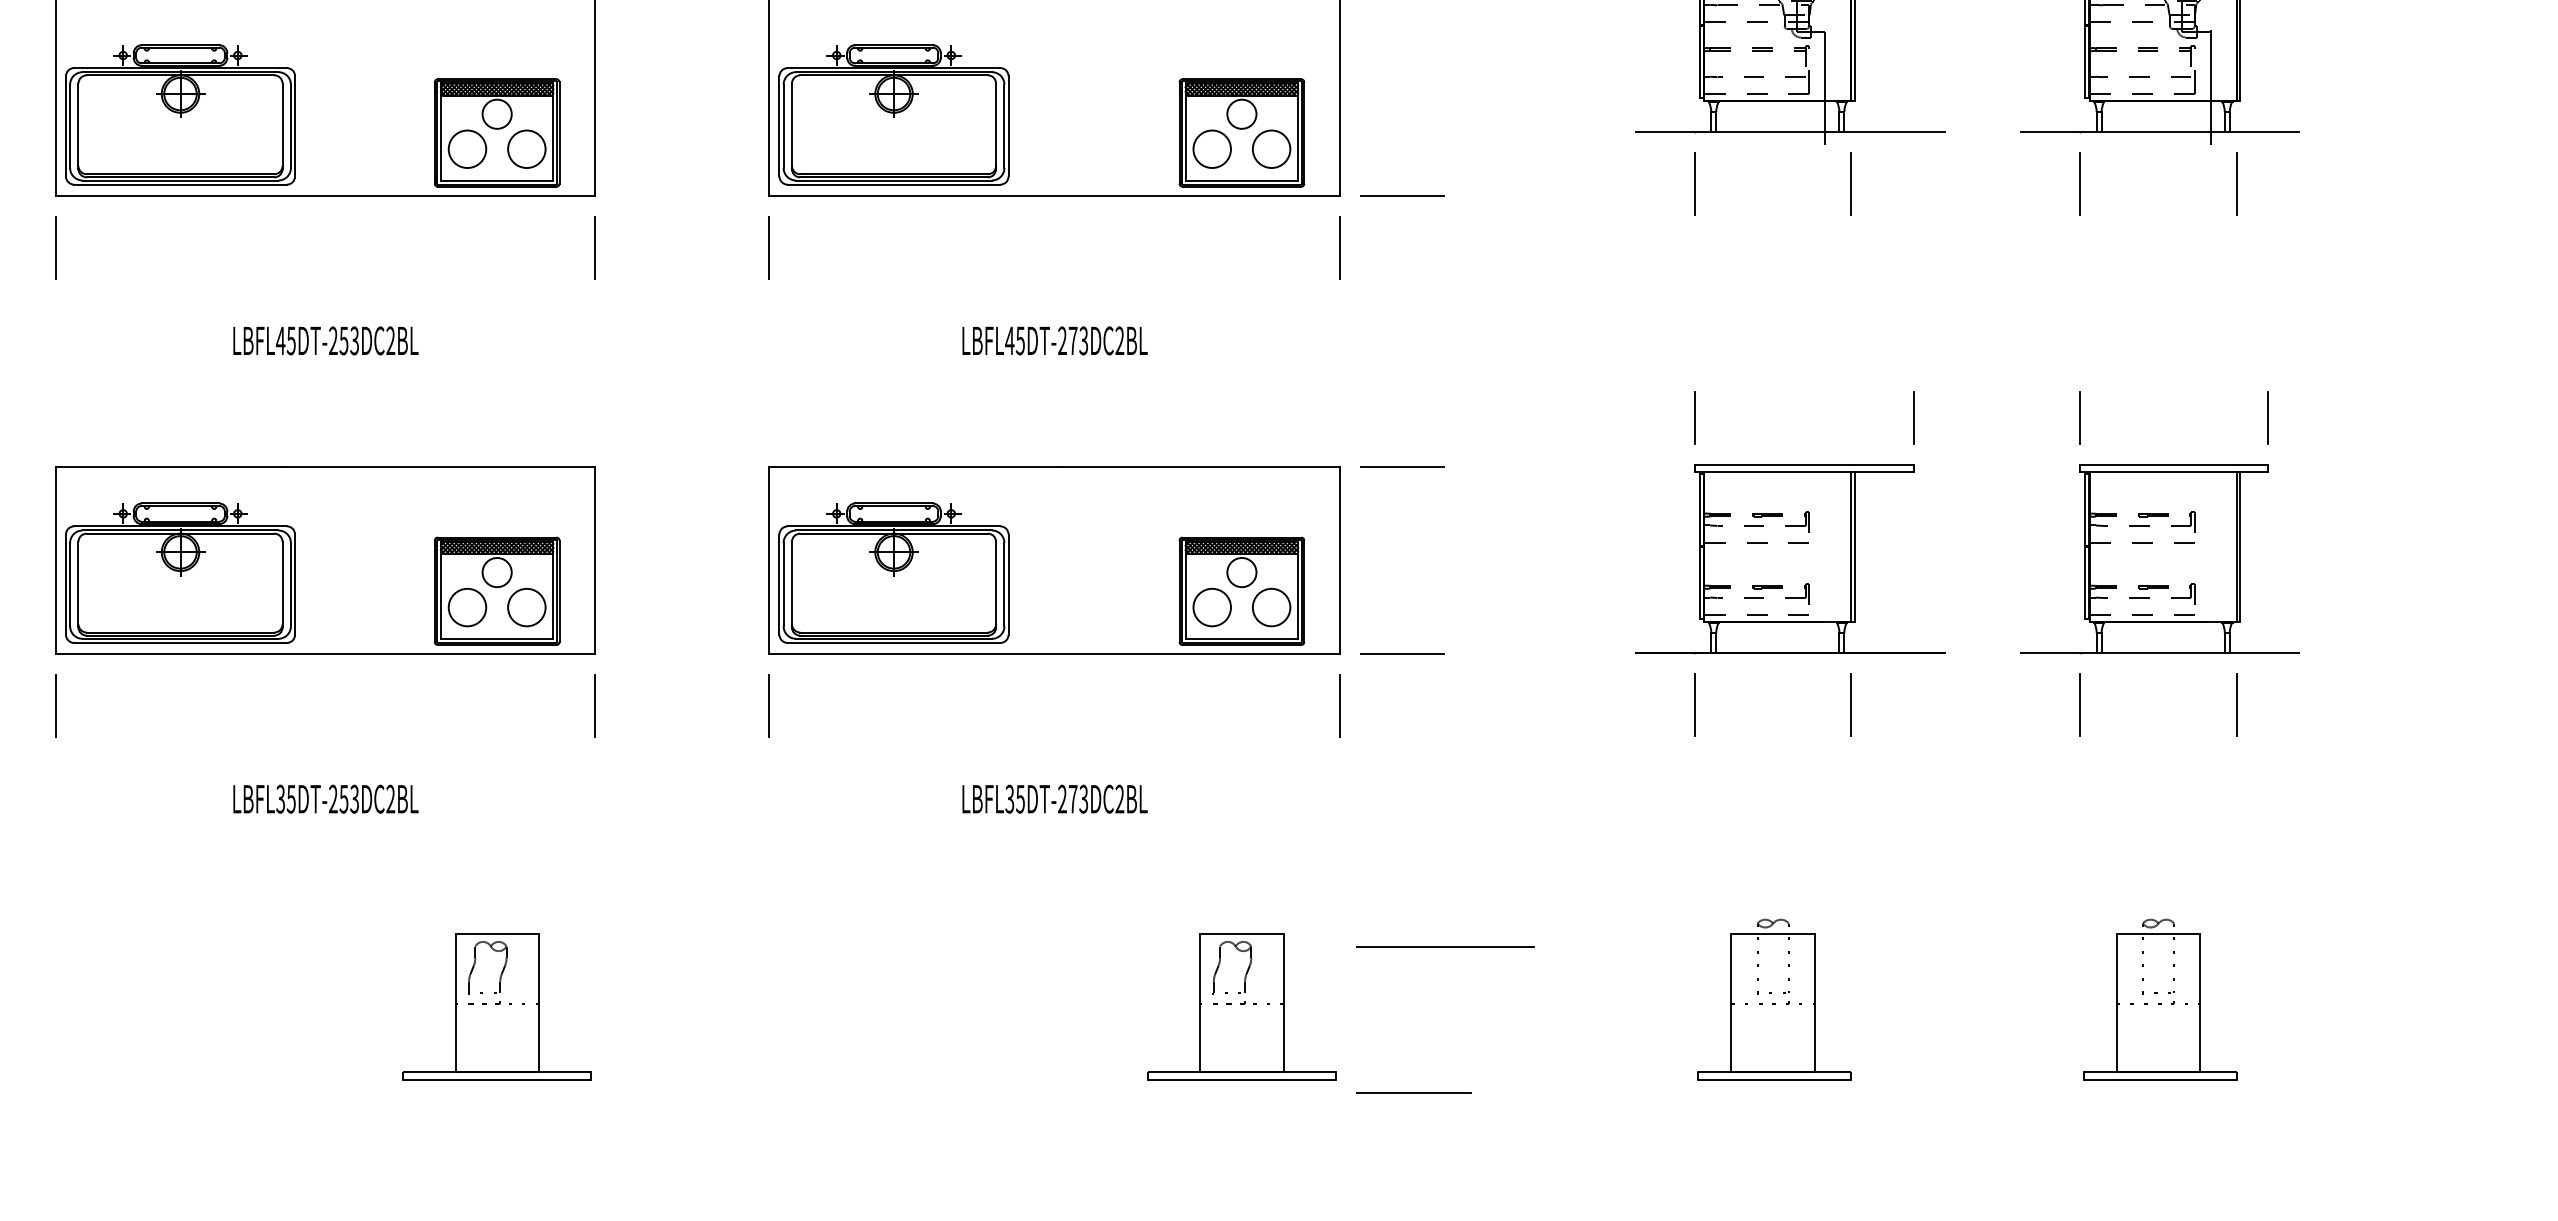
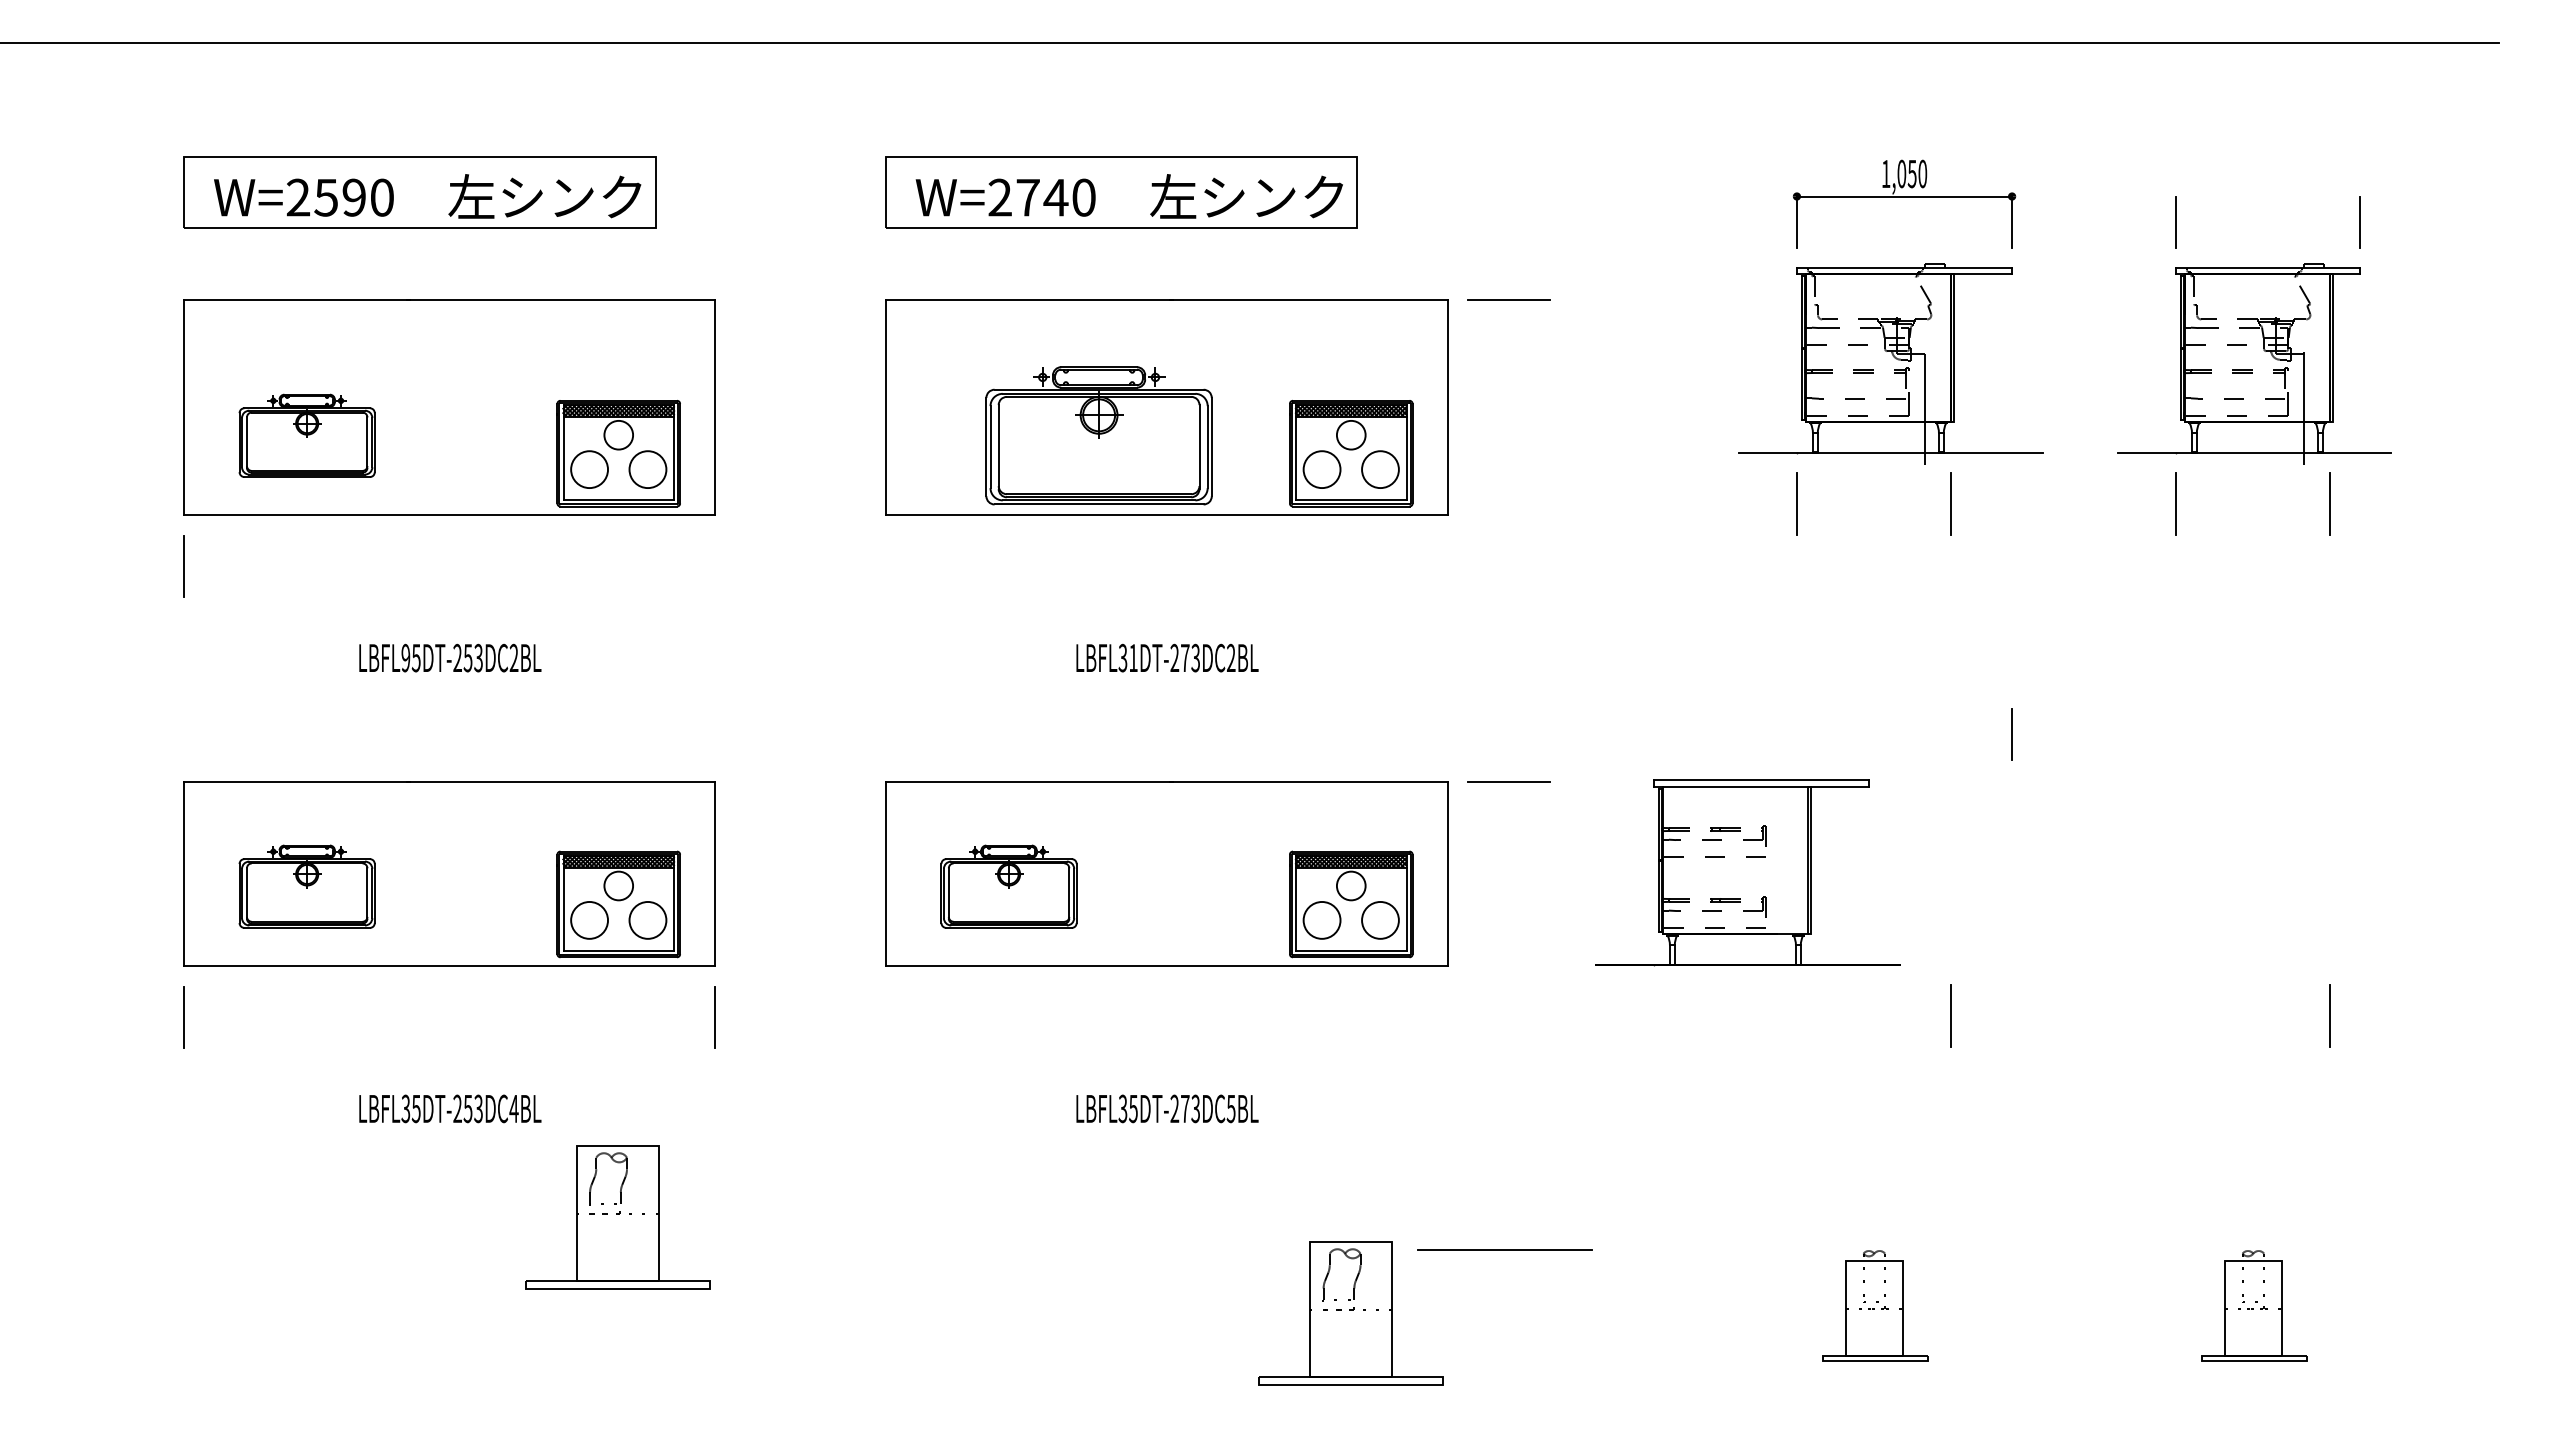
part: (179, 114) -> (306, 435), size x0.6
part: (893, 114) -> (1098, 435), moved
line: (1402, 195) -> (1509, 515), removed
line: (595, 247) -> (715, 566), removed
line: (769, 247) -> (886, 566), removed
line: (1339, 247) -> (1447, 566), removed
text: (280, 340) -> (405, 657), LBFL45DT-253DC2BL -> LBFL95DT-253DC2BL
text: (1014, 340) -> (1127, 657), LBFL45DT-273DC2BL -> LBFL31DT-273DC2BL
line: (1694, 417) -> (1796, 733), removed
line: (2080, 417) -> (2176, 733), removed
line: (2267, 417) -> (2360, 733), removed
part: (1790, 558) -> (1747, 872), moved
part: (2160, 558) -> (2254, 872), removed
part: (179, 573) -> (306, 886), size x0.6
part: (893, 573) -> (1008, 886), size x0.6
line: (1402, 654) -> (1509, 966), removed
line: (1694, 704) -> (1796, 1015), removed
line: (2080, 704) -> (2176, 1015), removed
line: (768, 706) -> (885, 1017), removed
line: (1339, 706) -> (1447, 1017), removed
text: (390, 798) -> (513, 1108), LBFL35DT-253DC2BL -> LBFL35DT-253DC4BL
text: (1119, 798) -> (1230, 1108), LBFL35DT-273DC2BL -> LBFL35DT-273DC5BL
line: (1444, 947) -> (1504, 1249), moved
part: (1774, 999) -> (1875, 1305), size x0.7
part: (2160, 999) -> (2254, 1305), size x0.7
part: (496, 1007) -> (617, 1217), moved
line: (1412, 1092) -> (1519, 1397), removed

